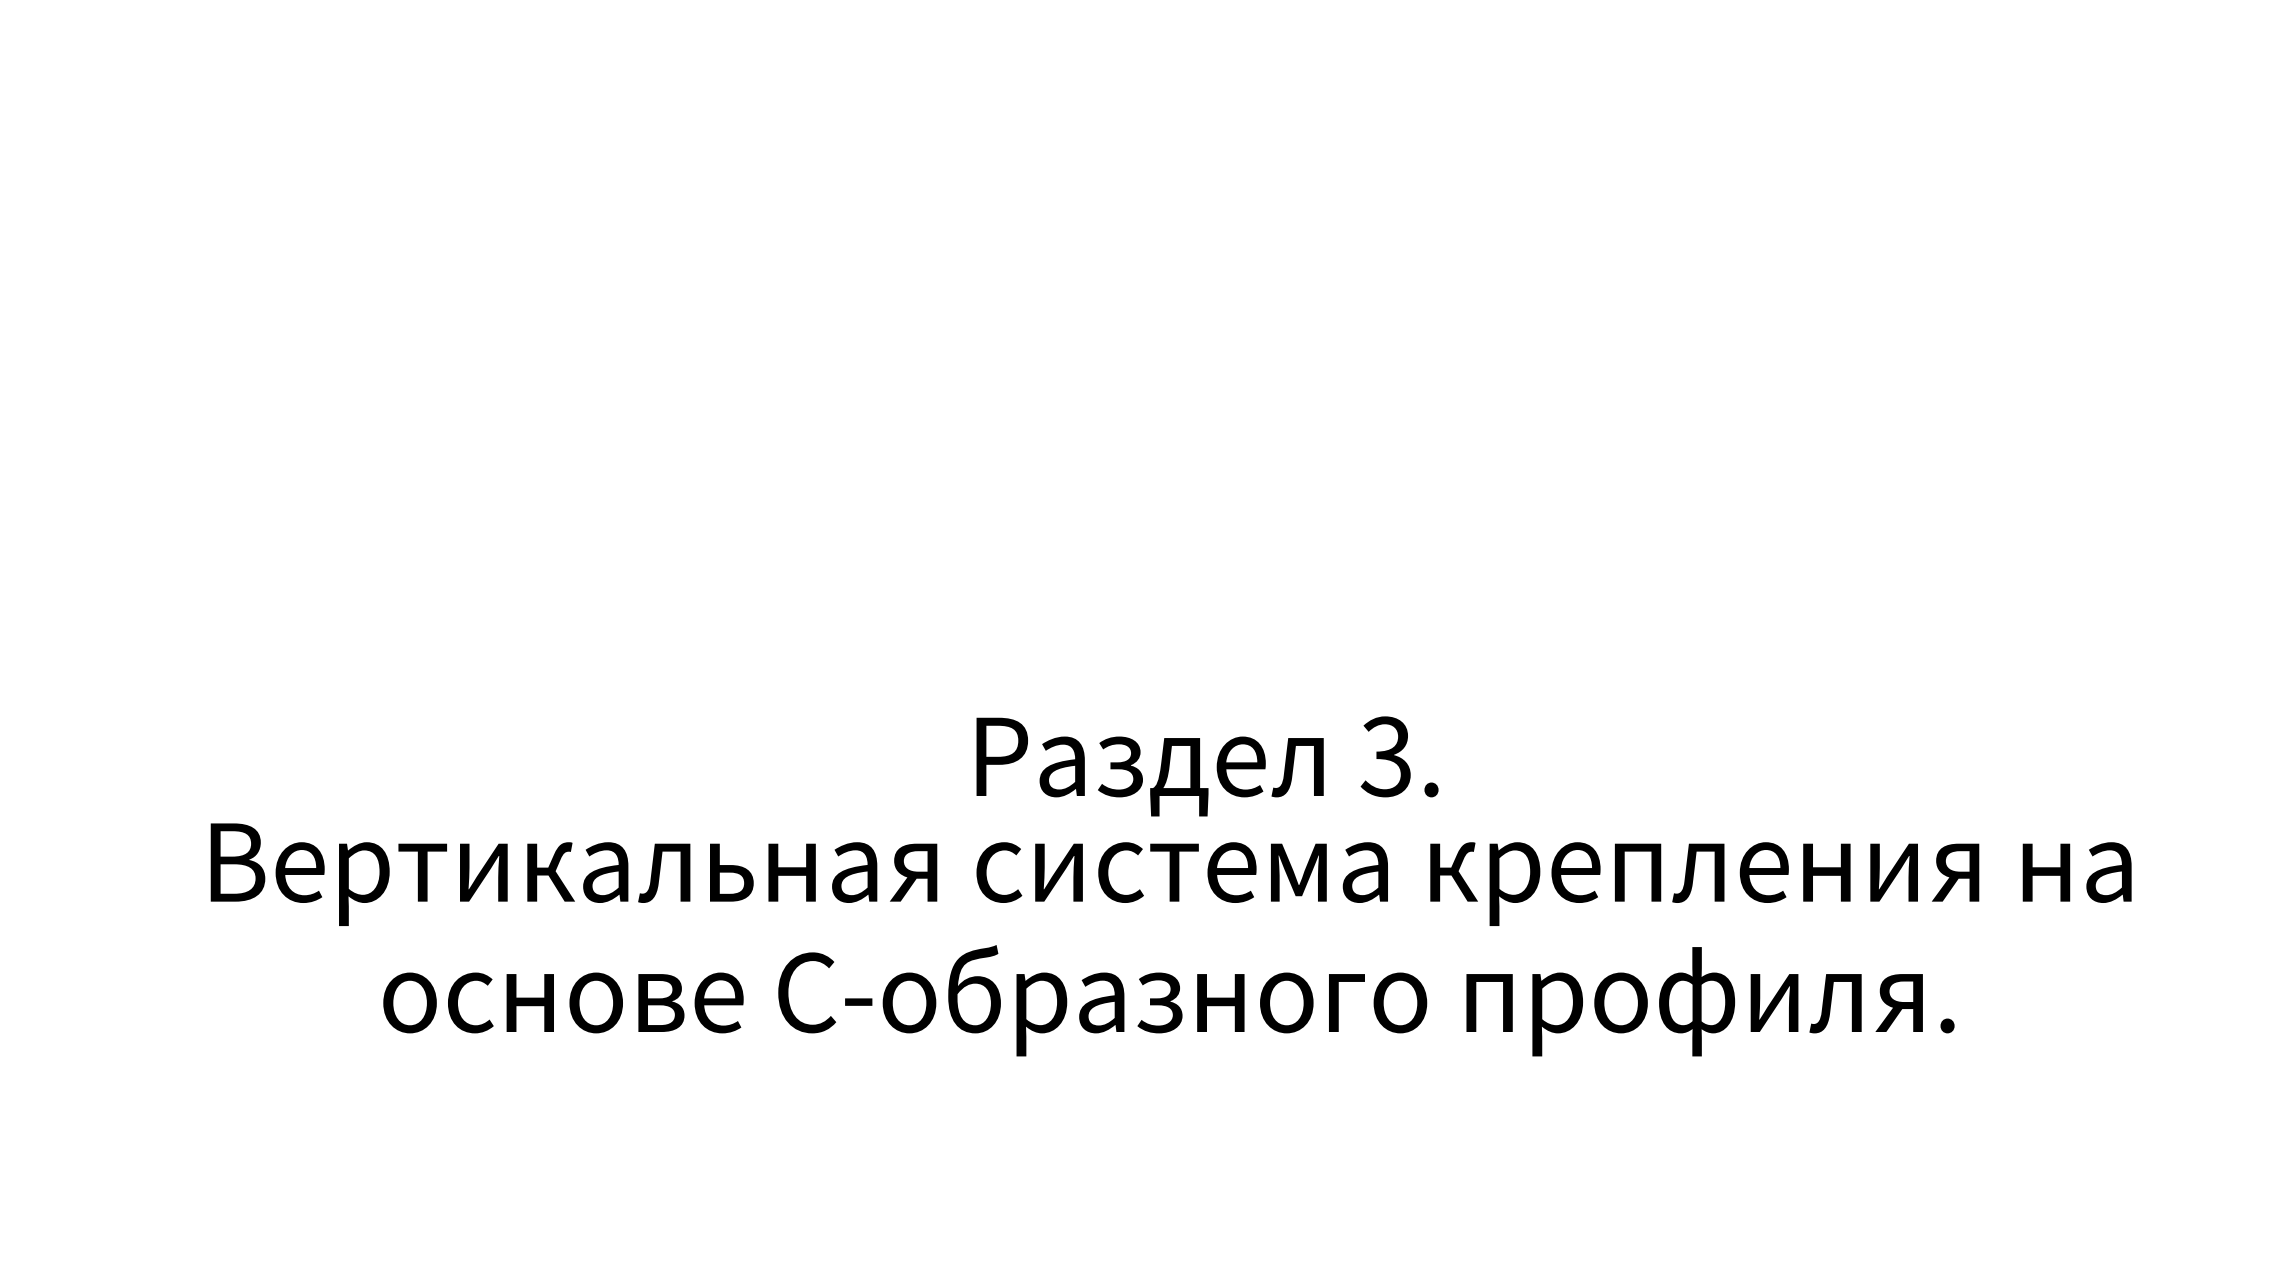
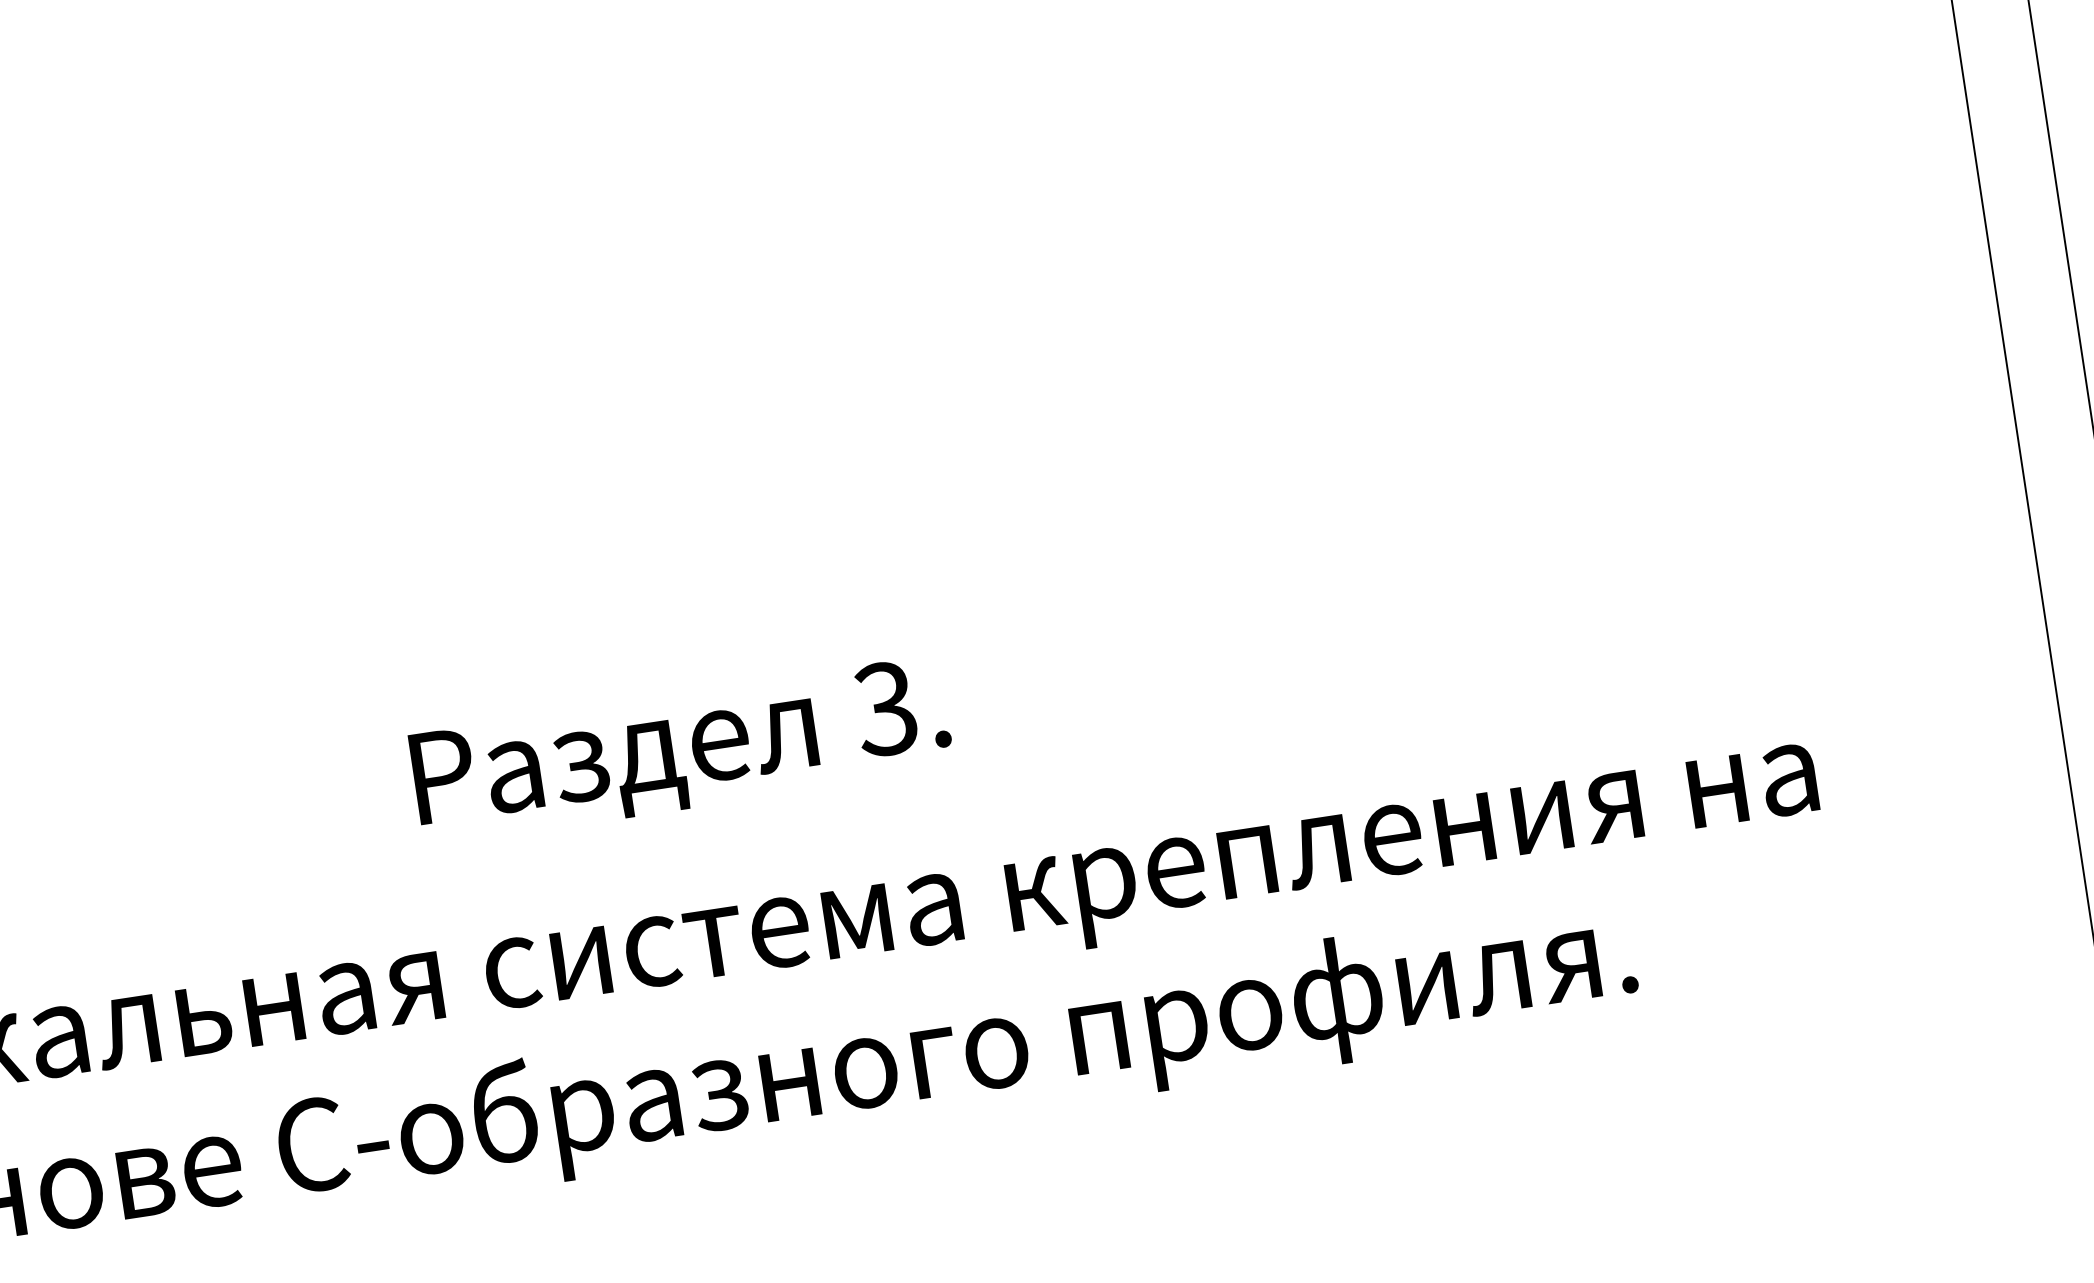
text: (1207, 766) -> (681, 751), moved

